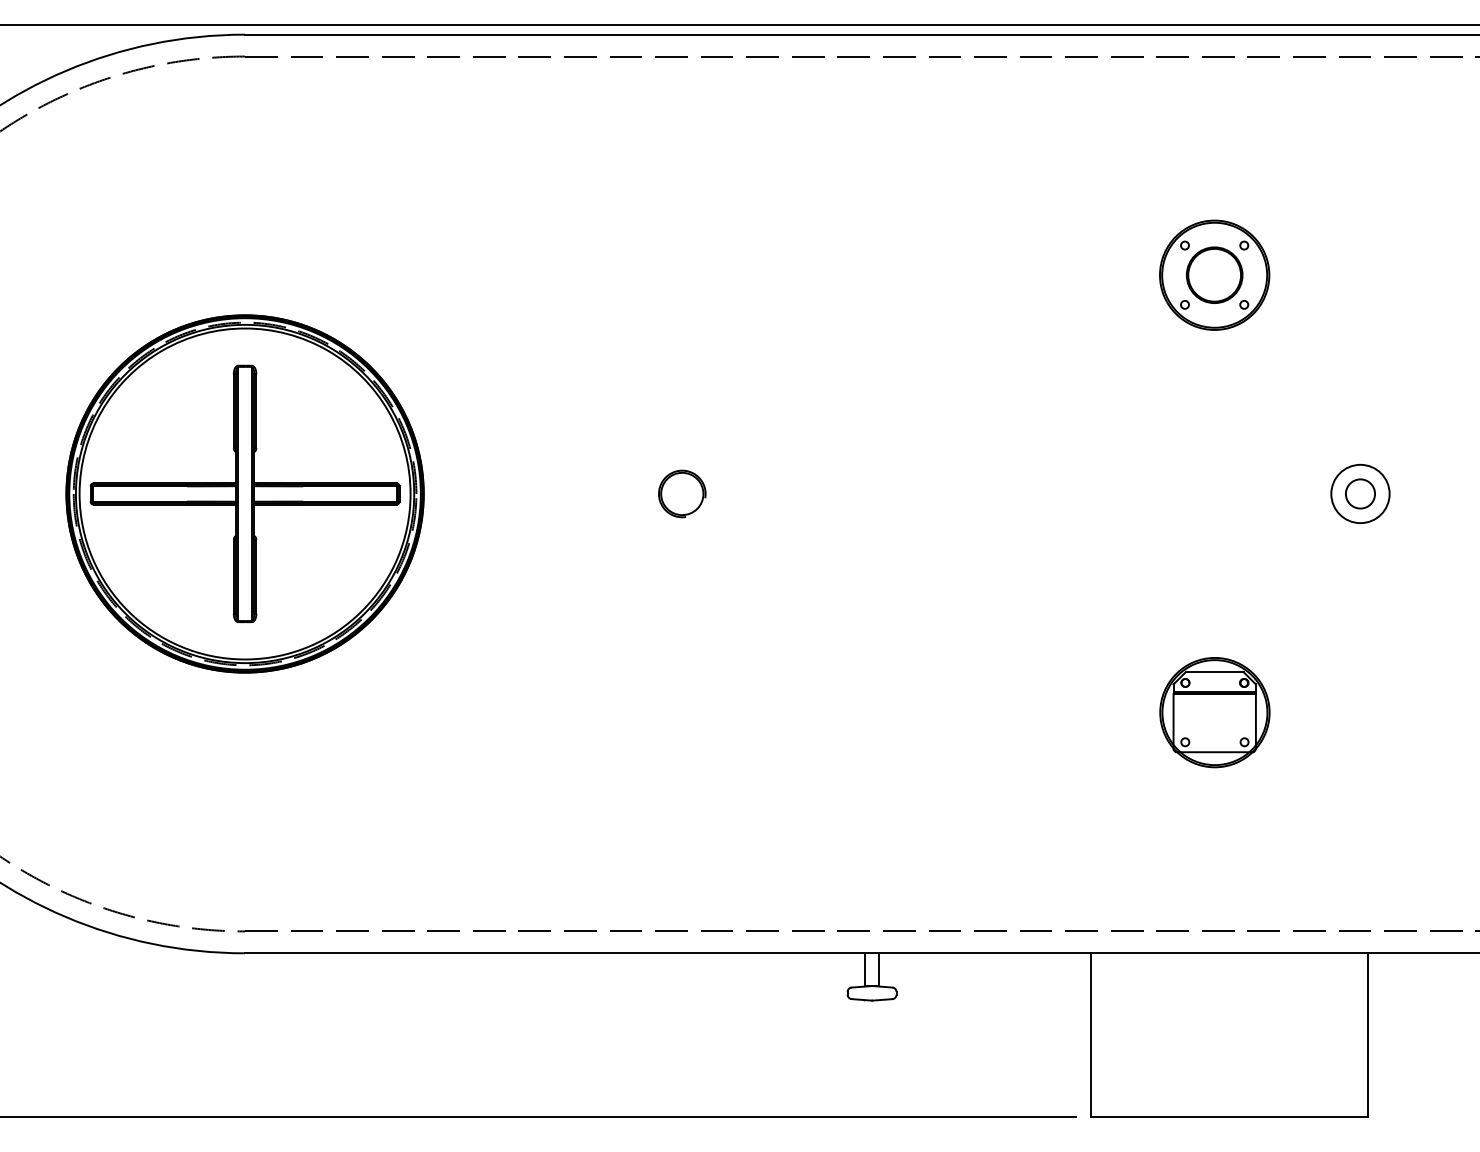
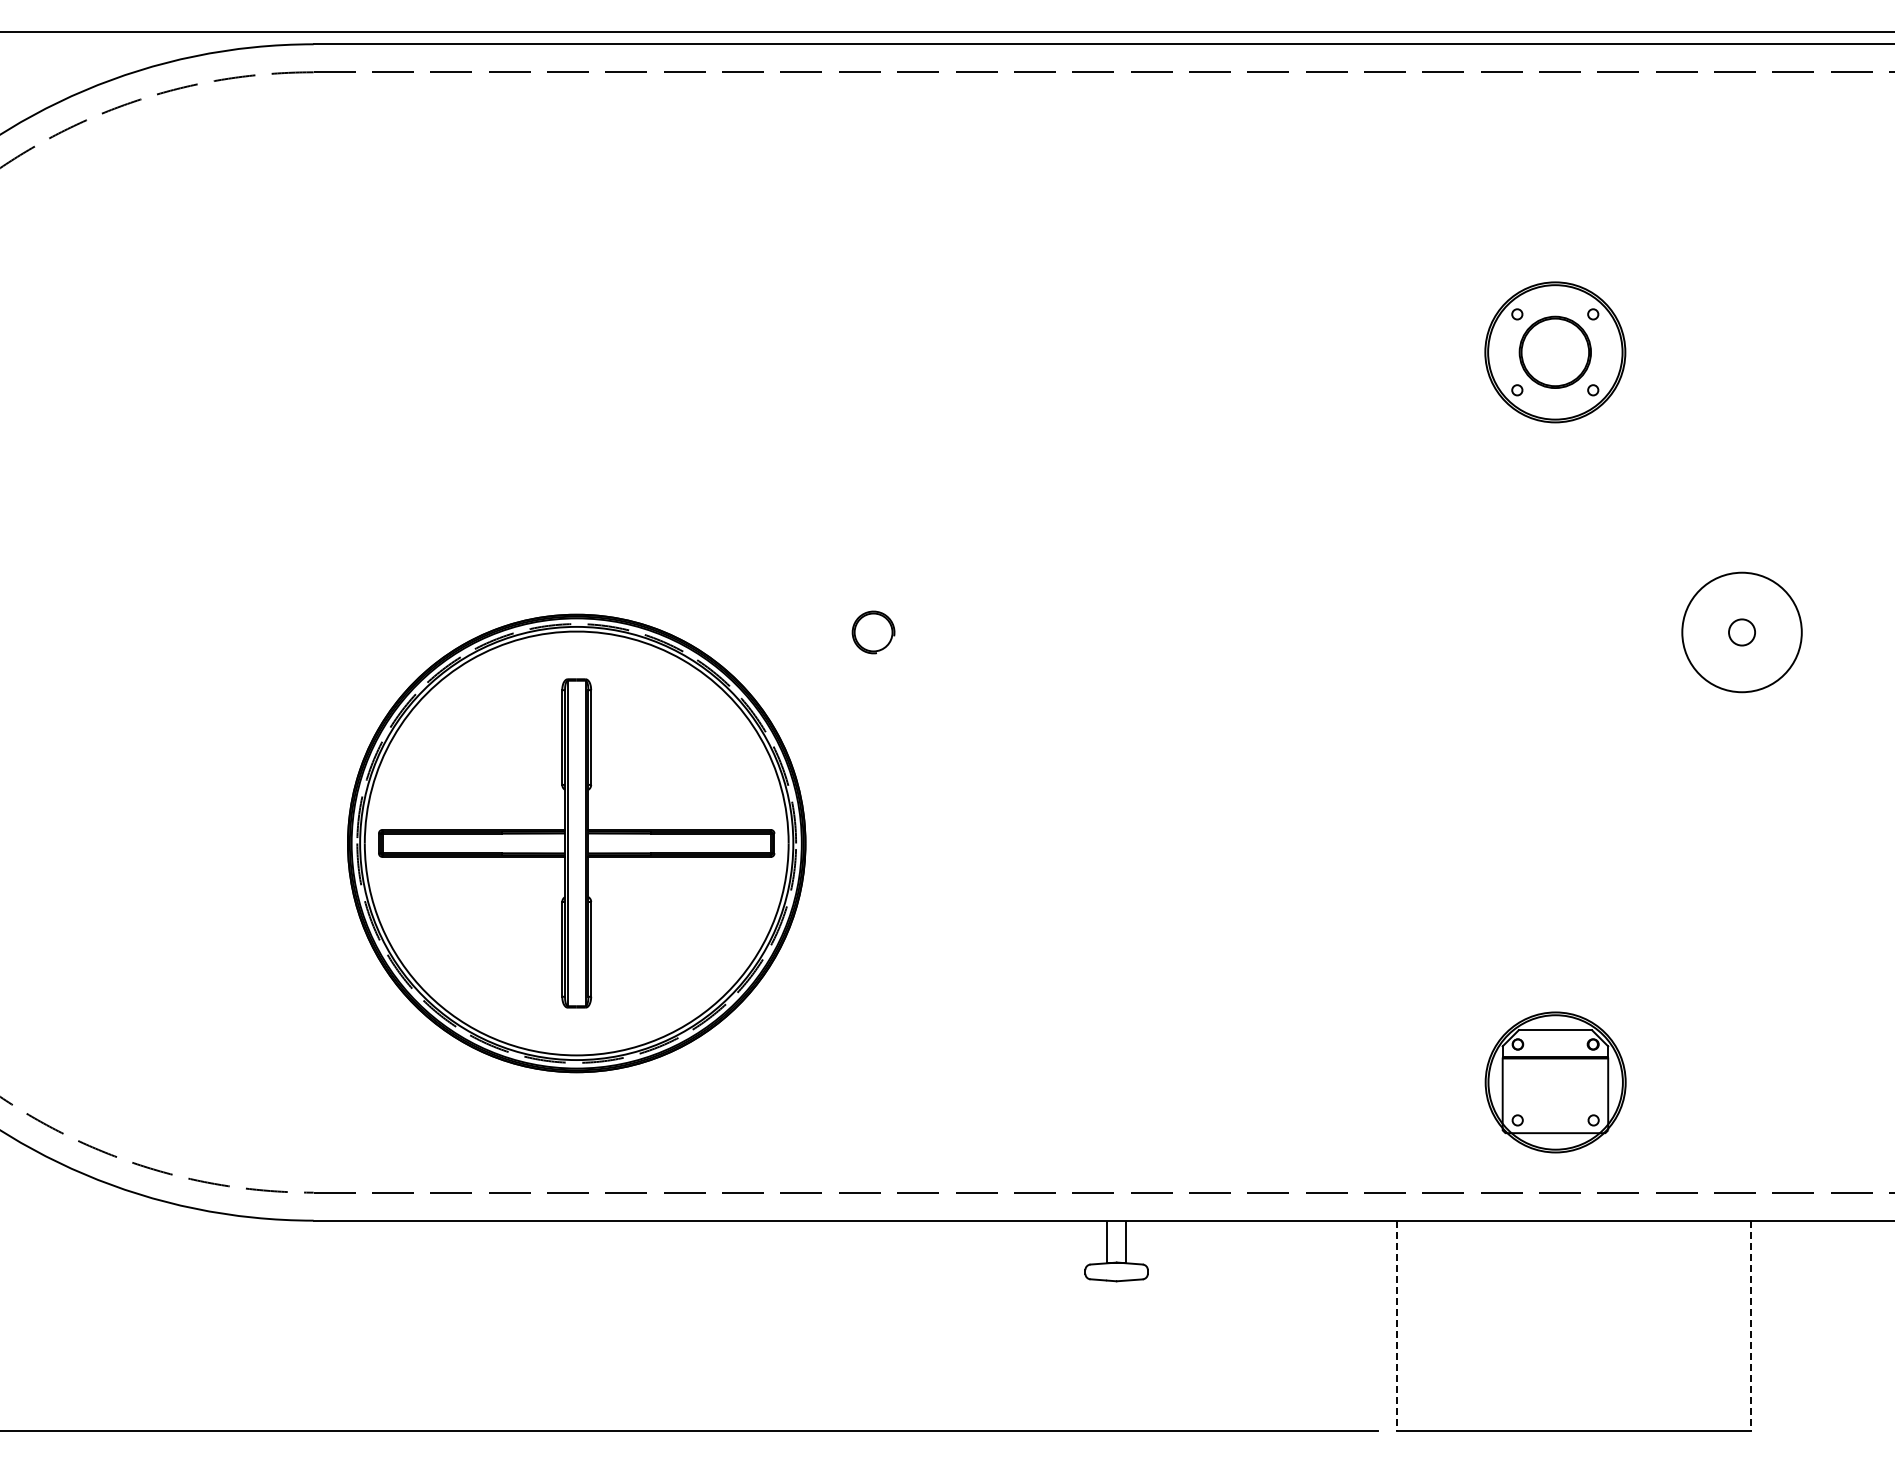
part: (244, 494) -> (576, 843), moved
part: (682, 494) -> (873, 632), size x0.7
circle: (1360, 494) -> (1741, 632), size x0.7
circle: (1360, 494) -> (1741, 632), size x1.6
part: (1214, 712) -> (1555, 1082), moved
line: (1090, 1035) -> (1396, 1326), solid -> dashed
line: (1367, 1035) -> (1751, 1326), solid -> dashed

